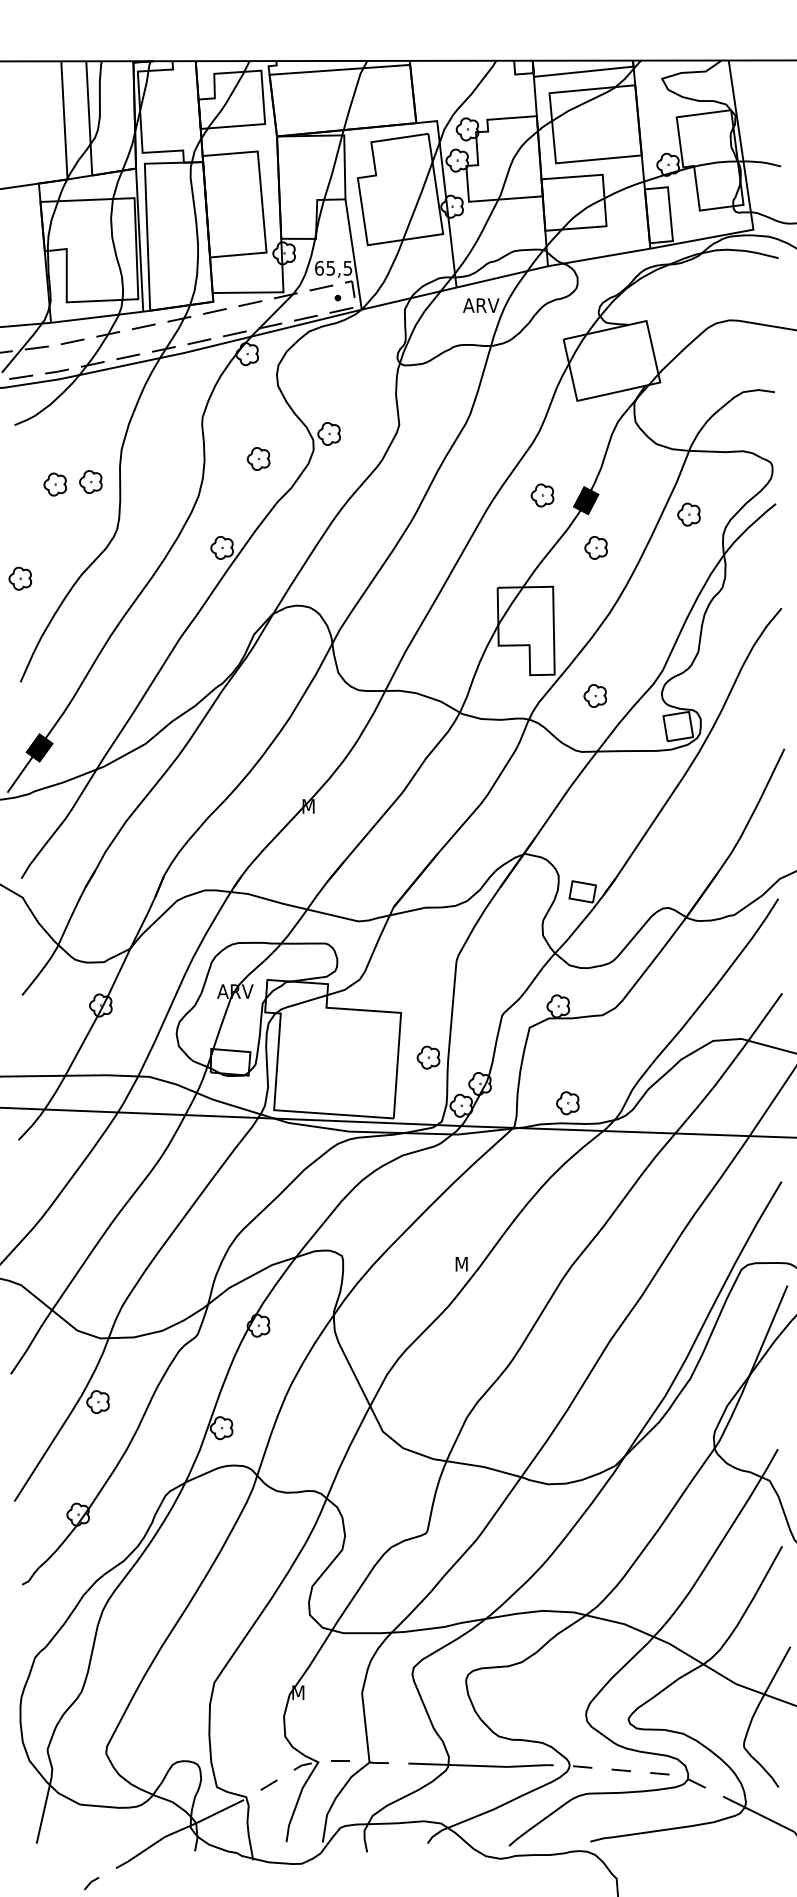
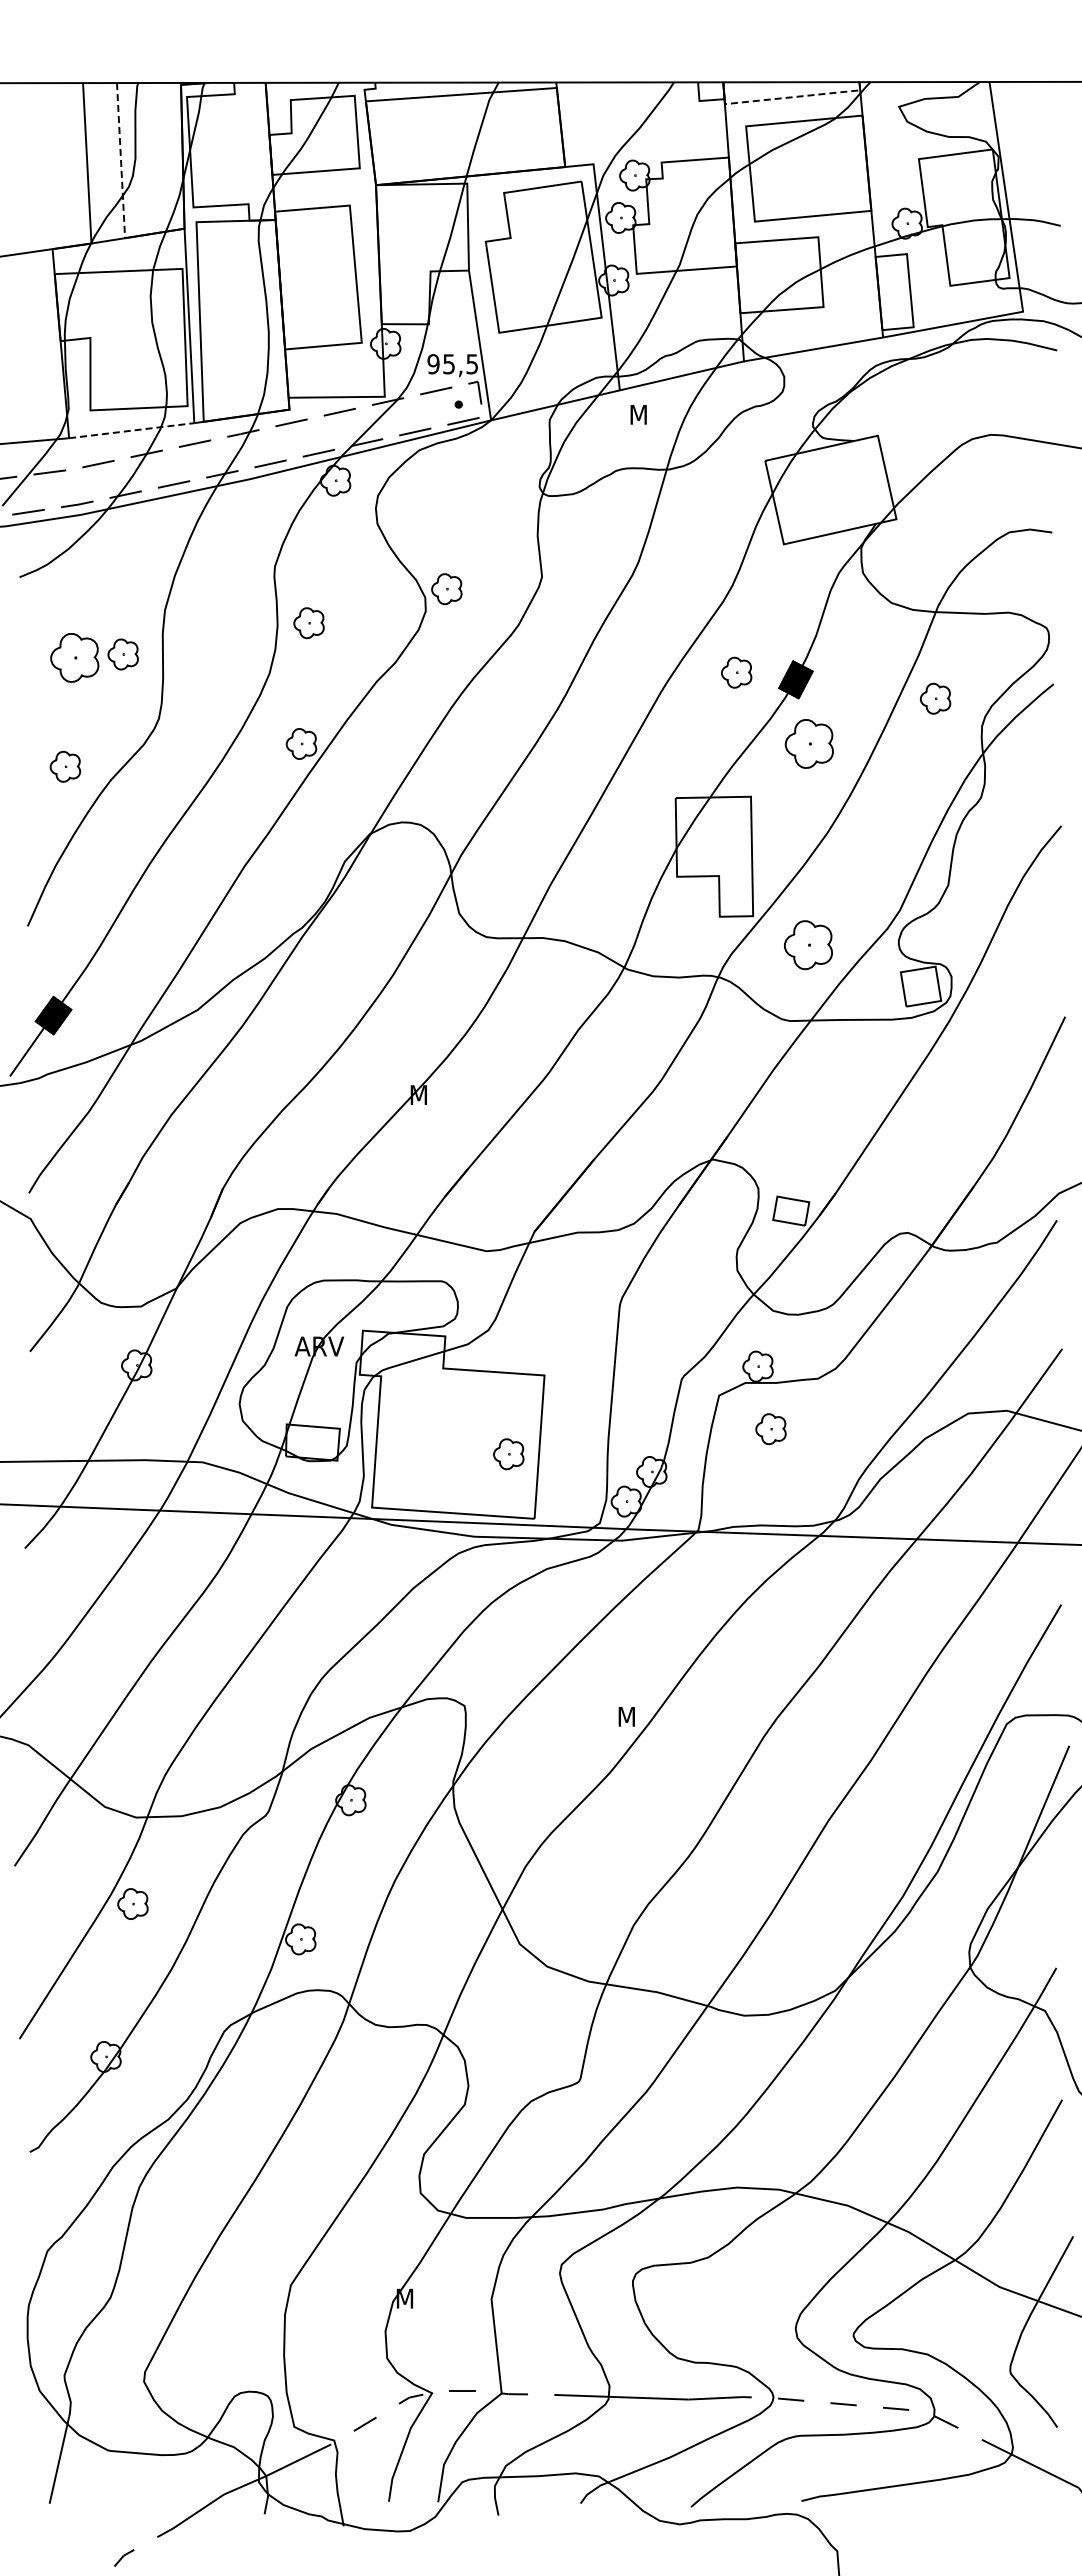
line: (585, 71) -> (794, 97), solid -> dashed
line: (89, 118) -> (121, 160), solid -> dashed
text: (319, 268) -> (433, 364), 65,5 -> 95,5
text: (481, 305) -> (653, 414), ARV -> M
line: (97, 317) -> (132, 430), solid -> dashed
part: (258, 459) -> (308, 623), moved
part: (55, 484) -> (74, 657), size x1.6
part: (596, 547) -> (809, 743), size x1.6
part: (20, 578) -> (65, 766), moved
part: (594, 695) -> (807, 944), size x1.6
part: (428, 1057) -> (508, 1454), moved
part: (567, 1103) -> (770, 1429), moved

